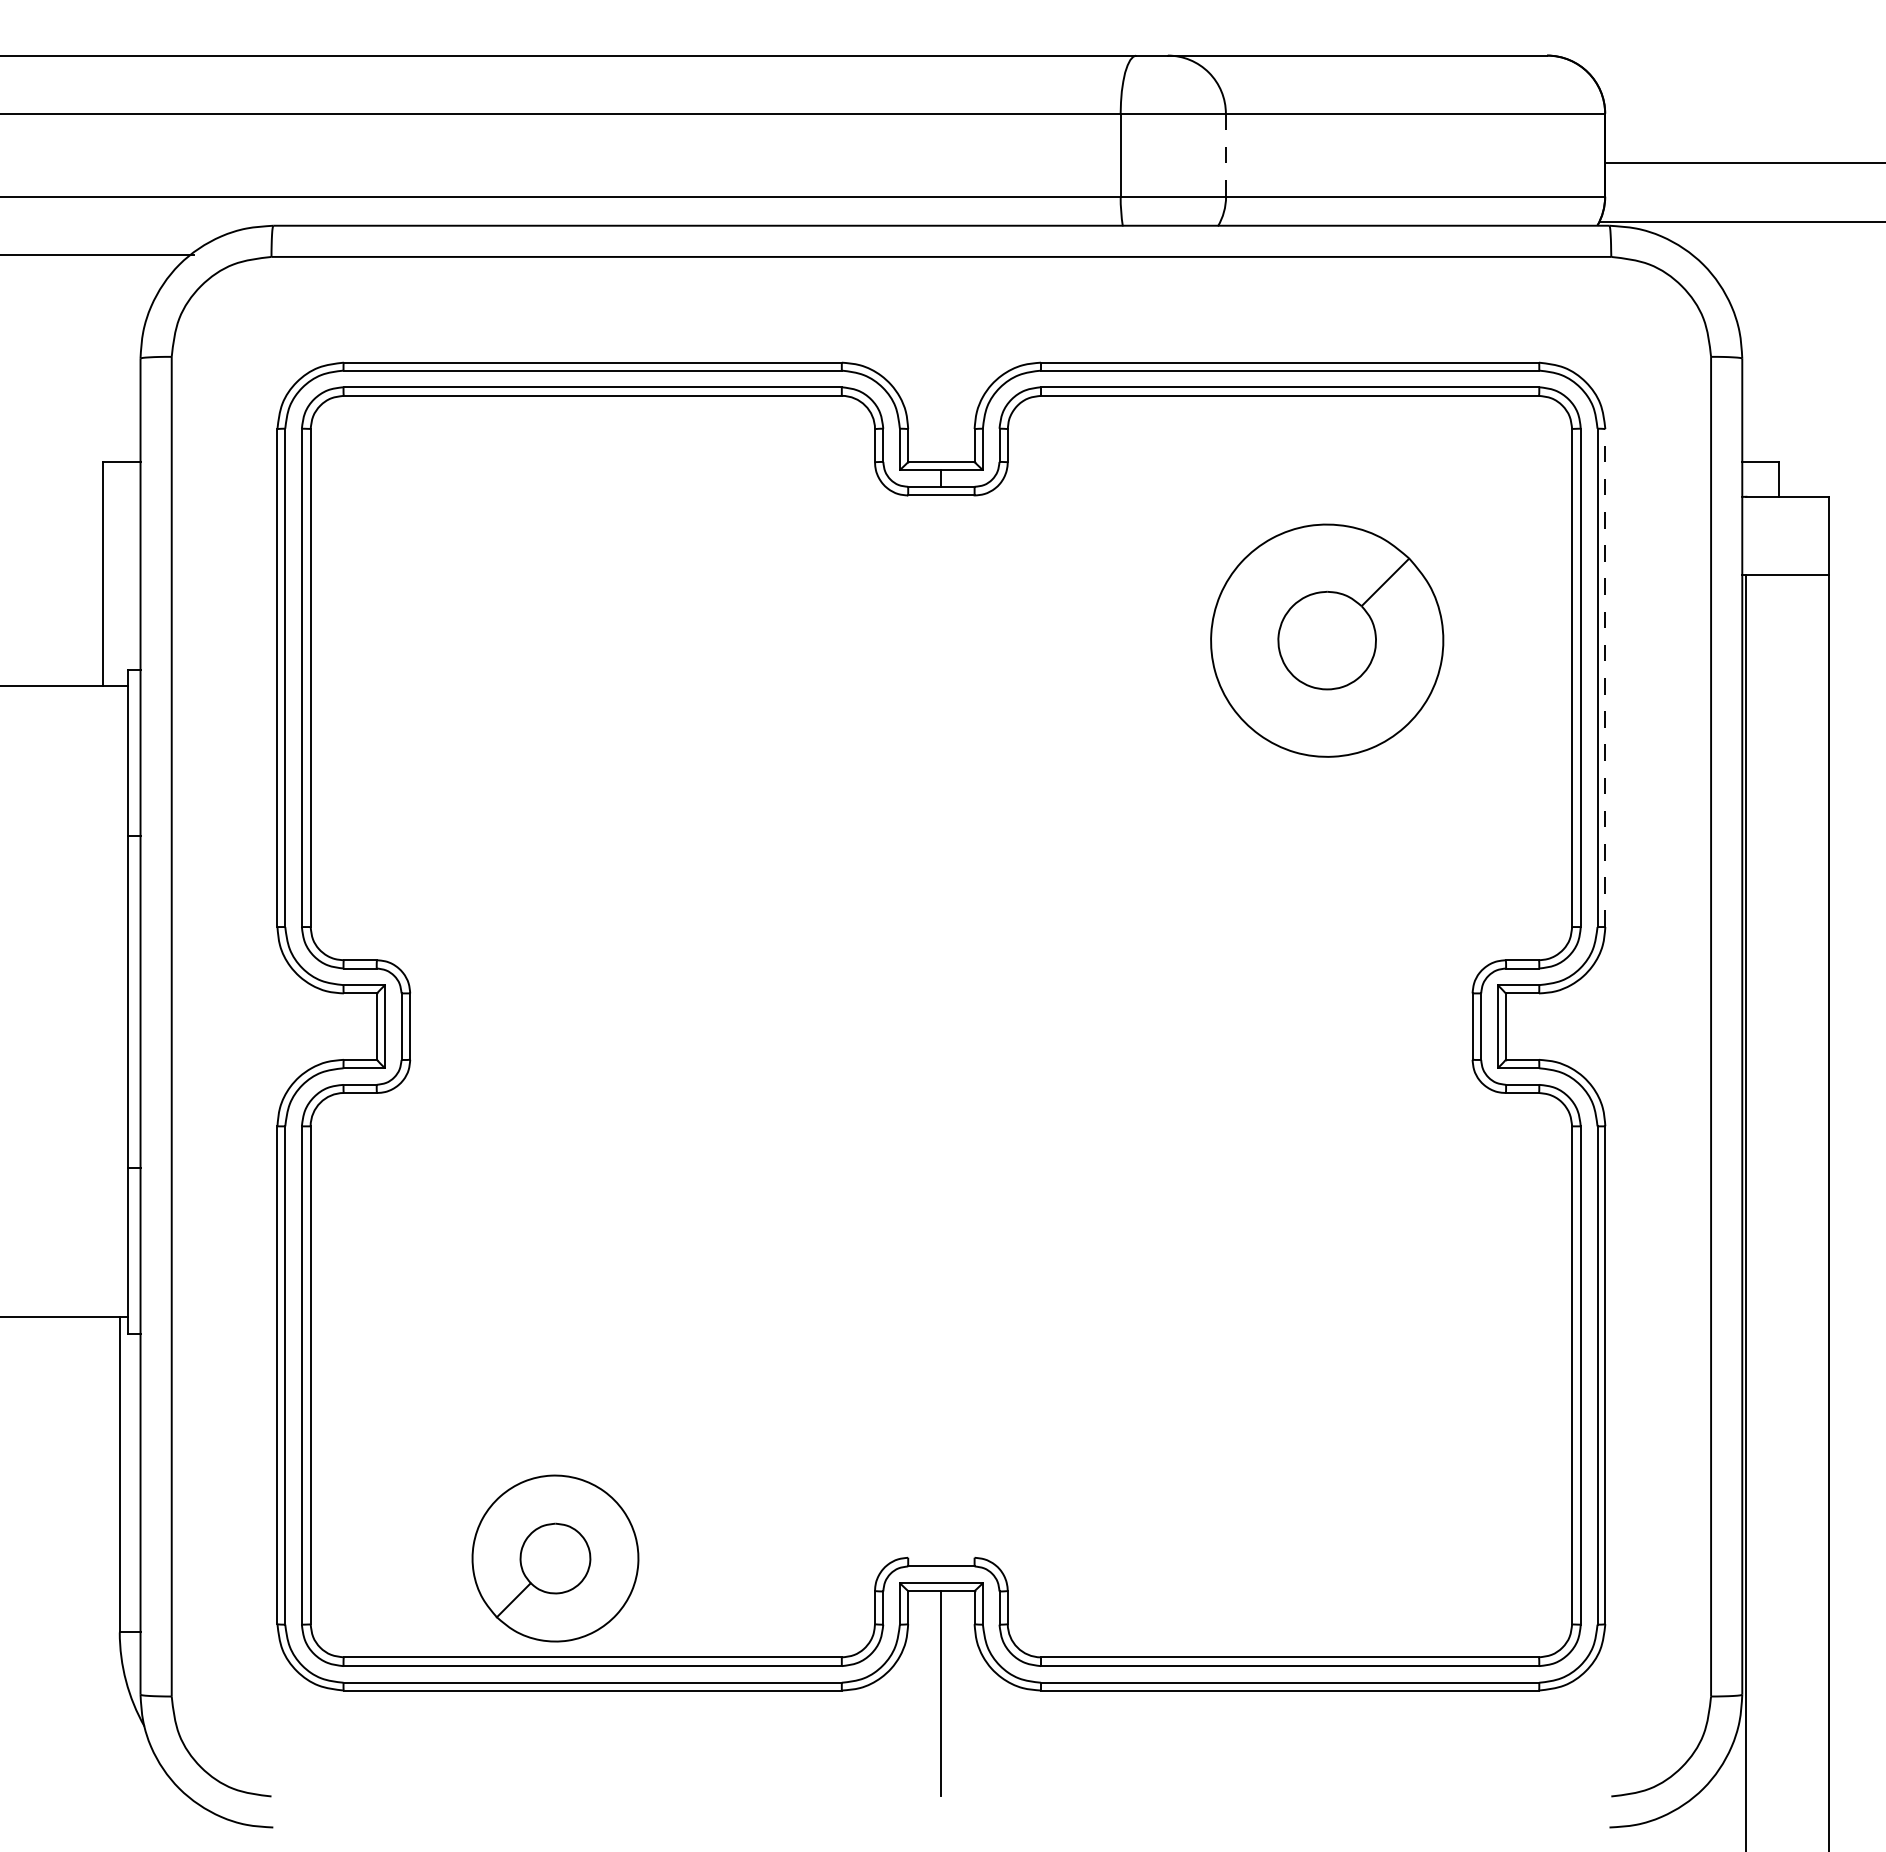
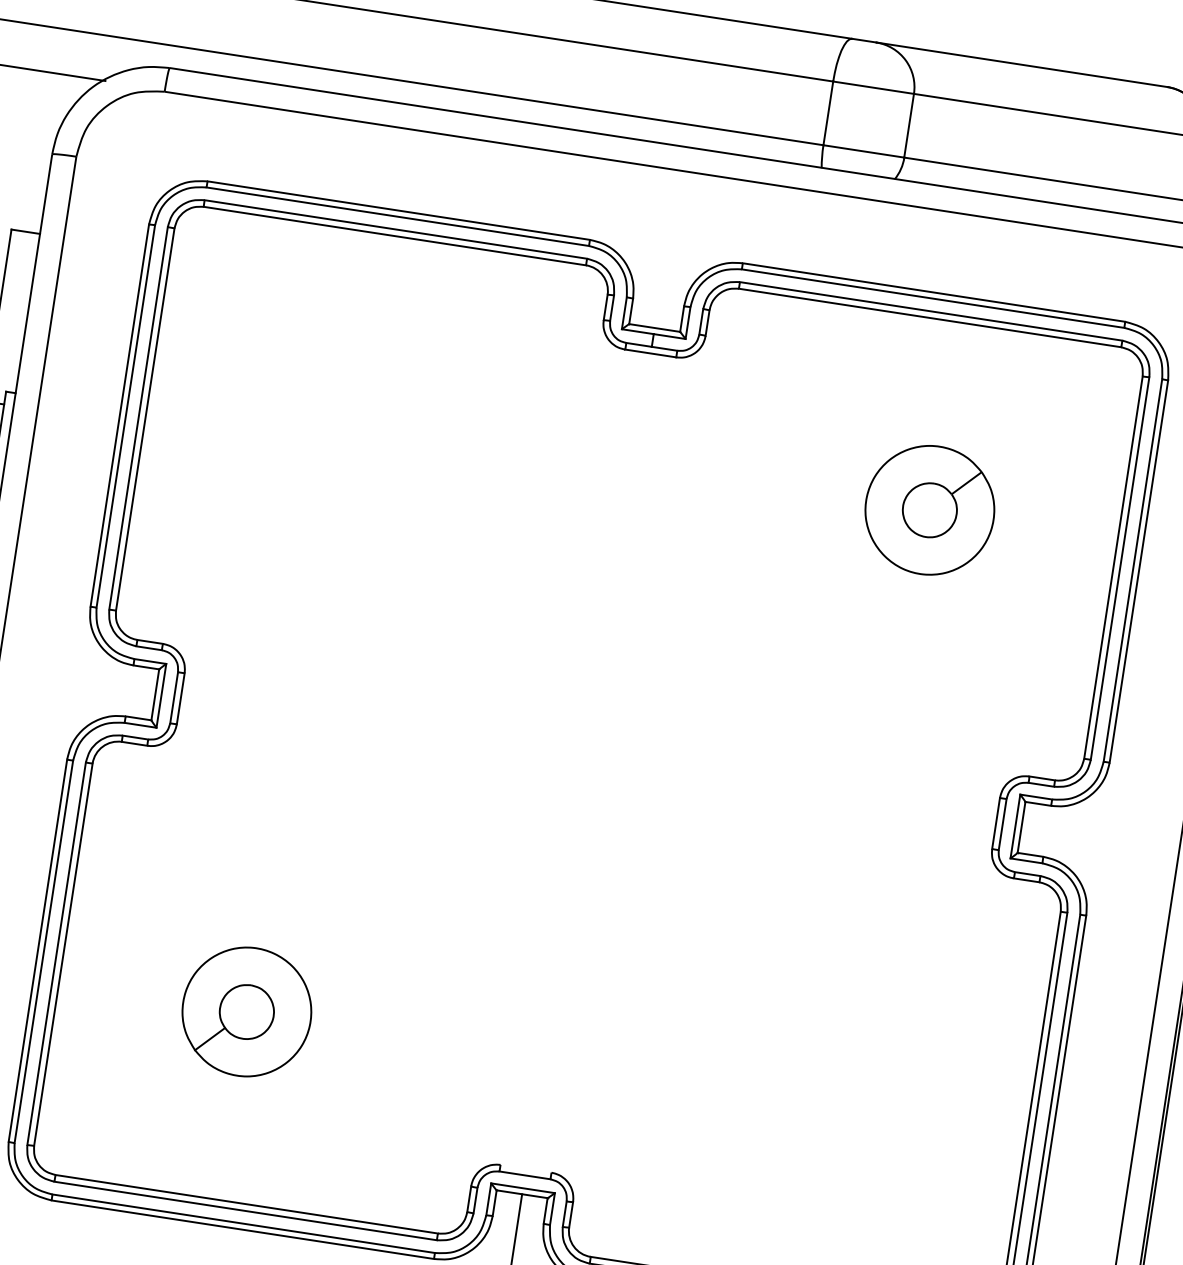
line: (1225, 154) -> (908, 125), dashed -> solid
part: (1327, 640) -> (930, 510), size x0.71
line: (1605, 678) -> (1138, 571), dashed -> solid
part: (555, 1558) -> (246, 1011), moved

